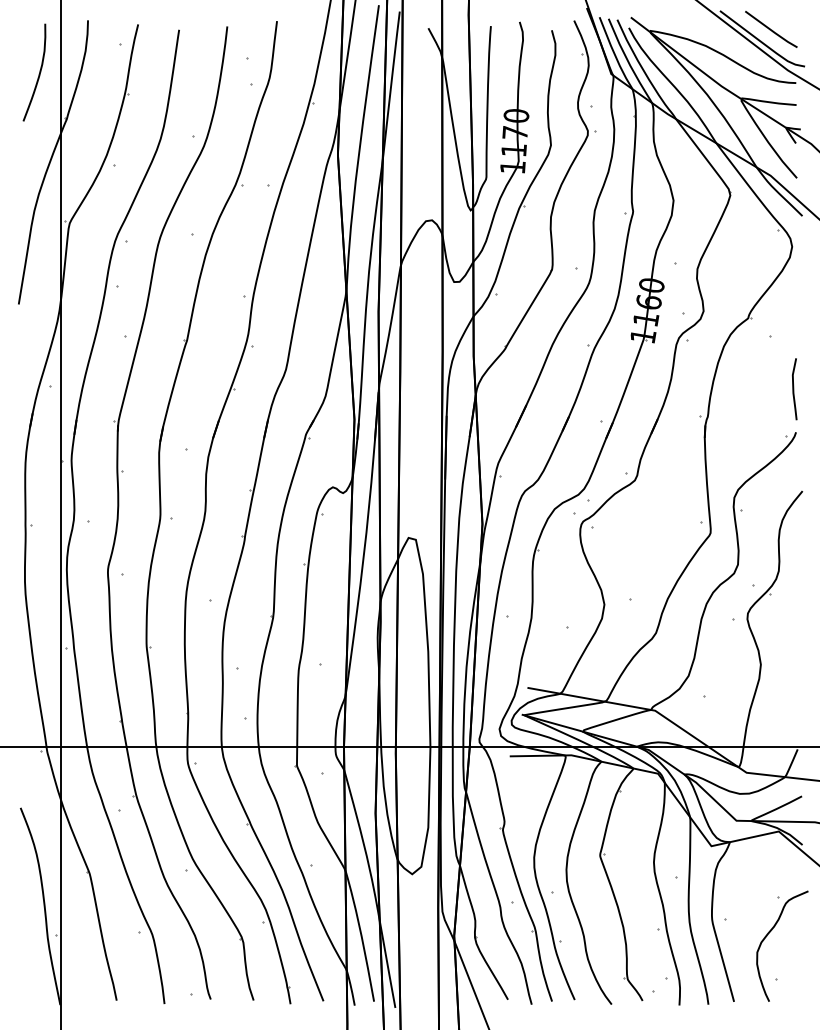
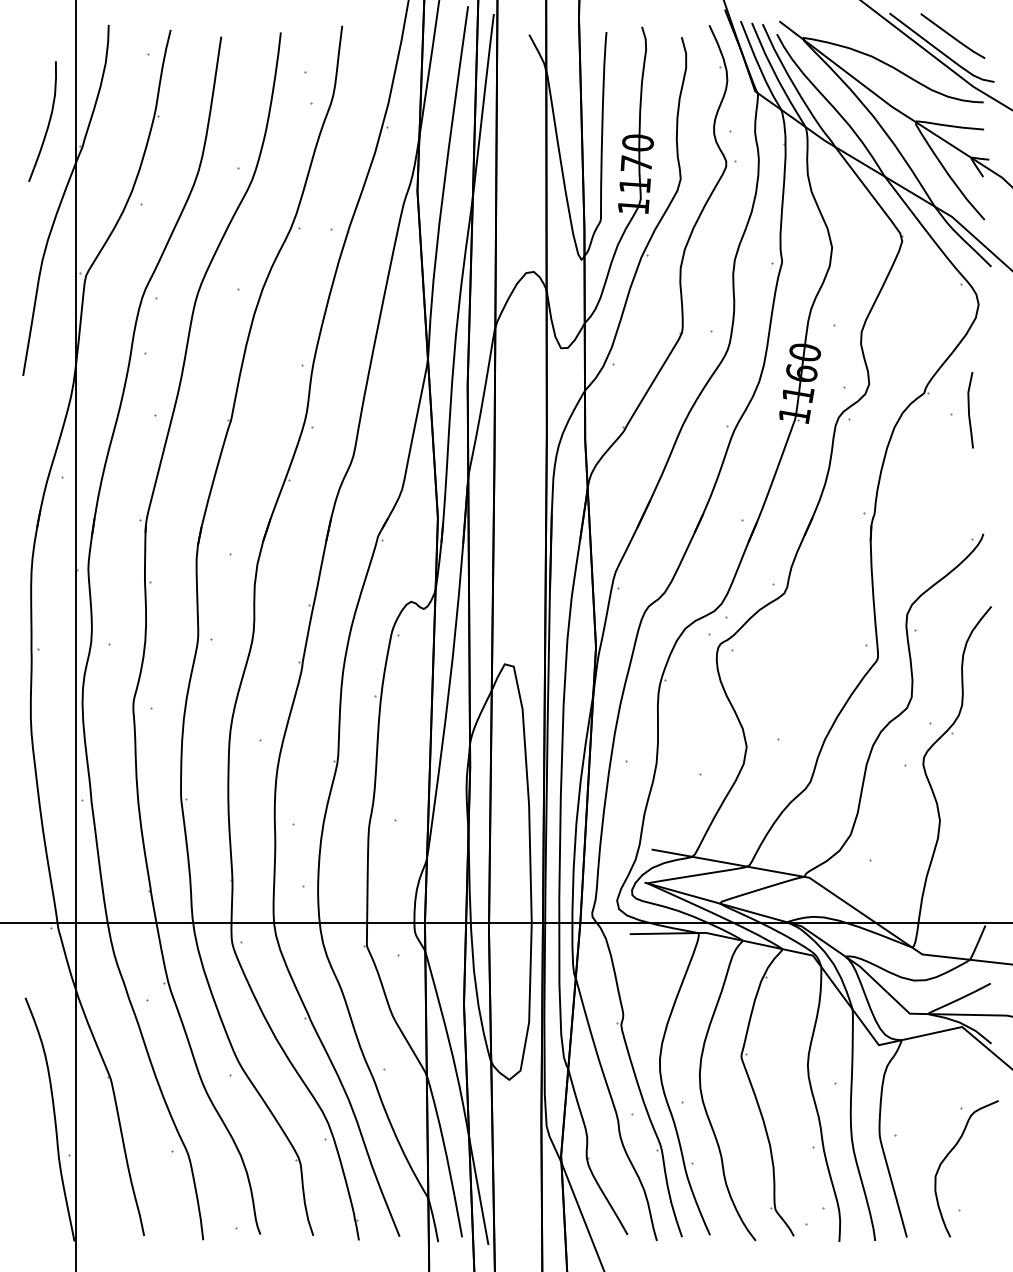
curve: (38, 74) -> (47, 123), moved
line: (794, 389) -> (970, 410), moved

